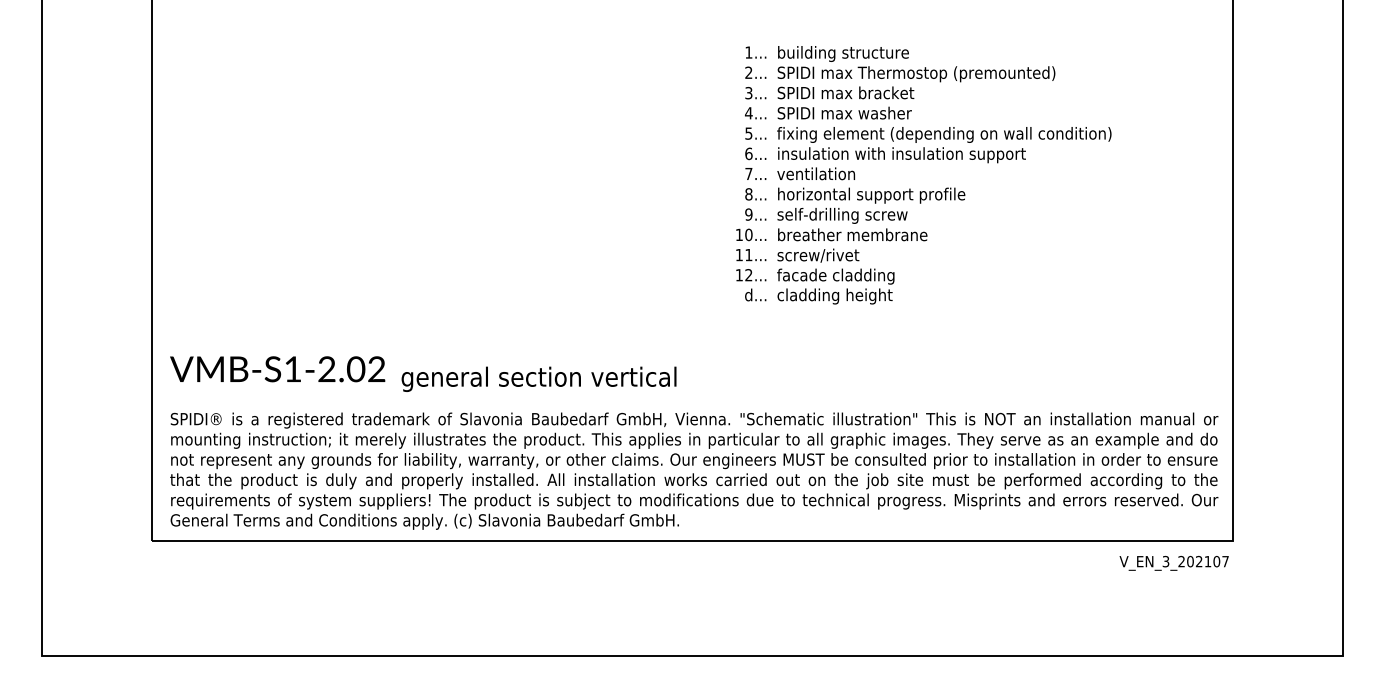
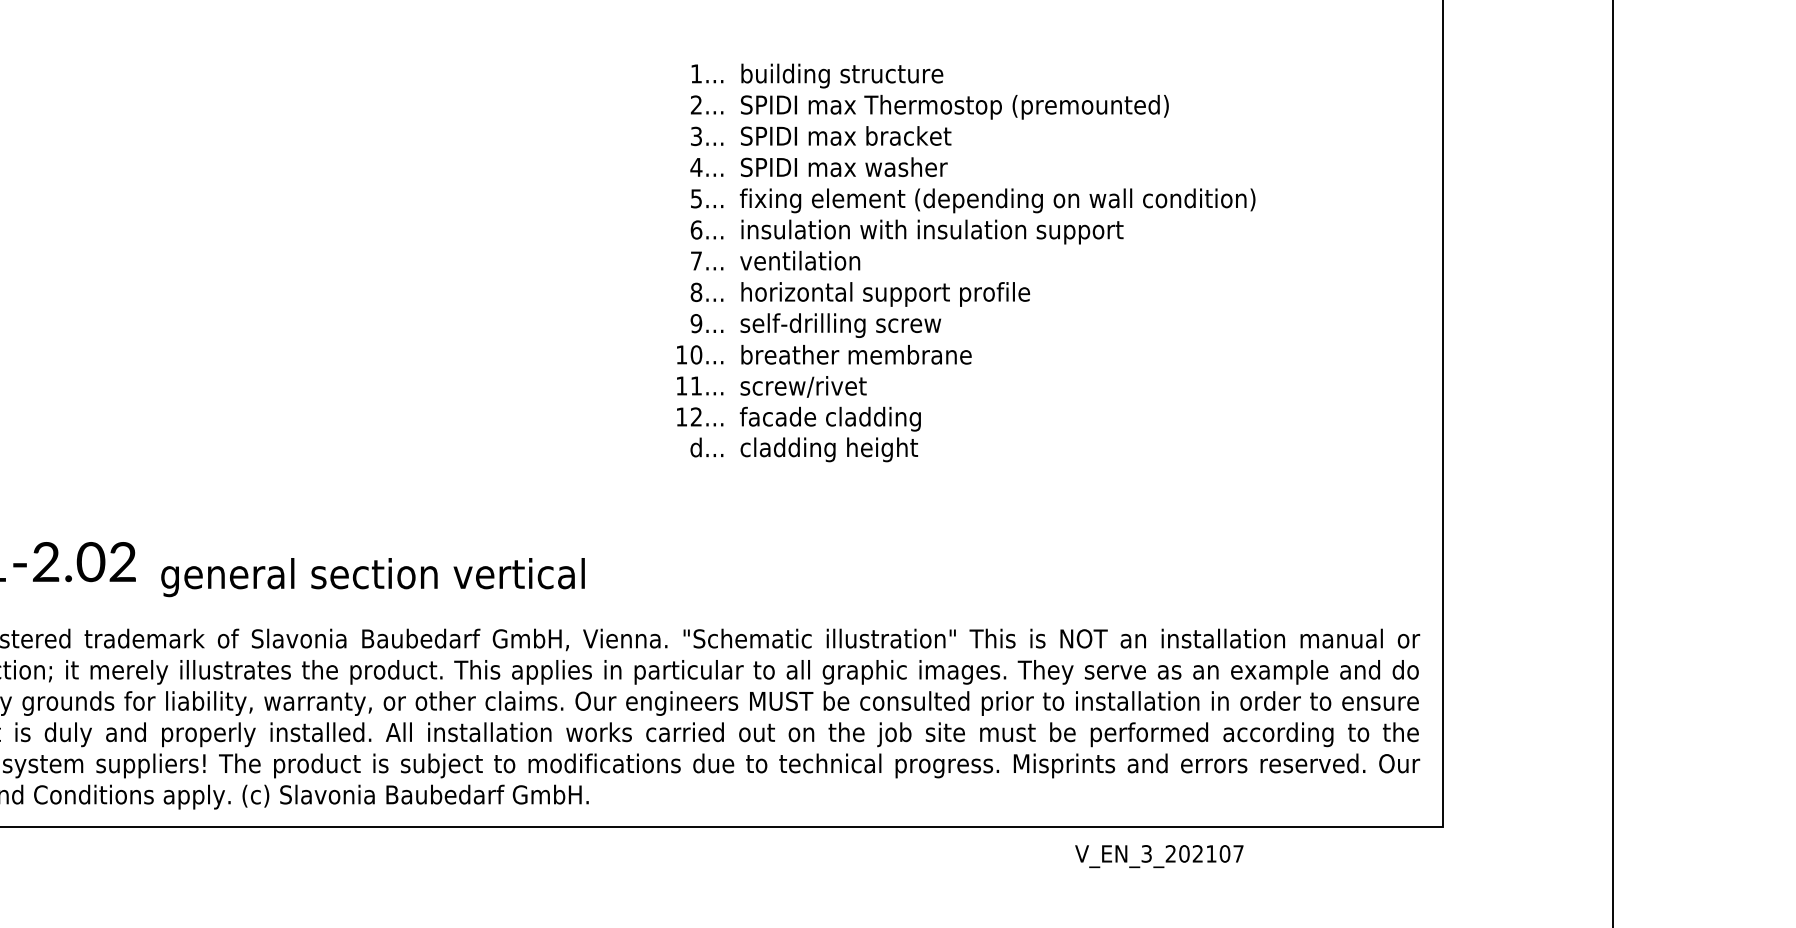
text: (1173, 562) -> (1158, 855), moved

